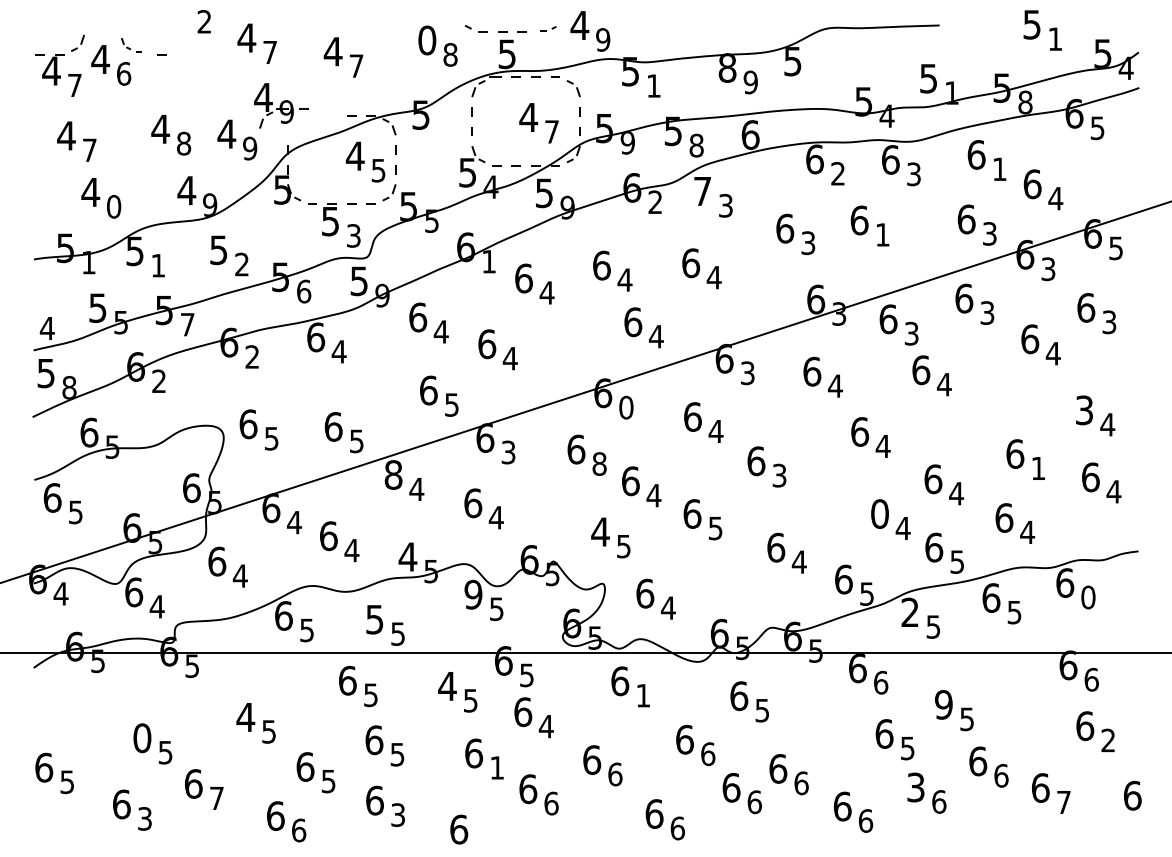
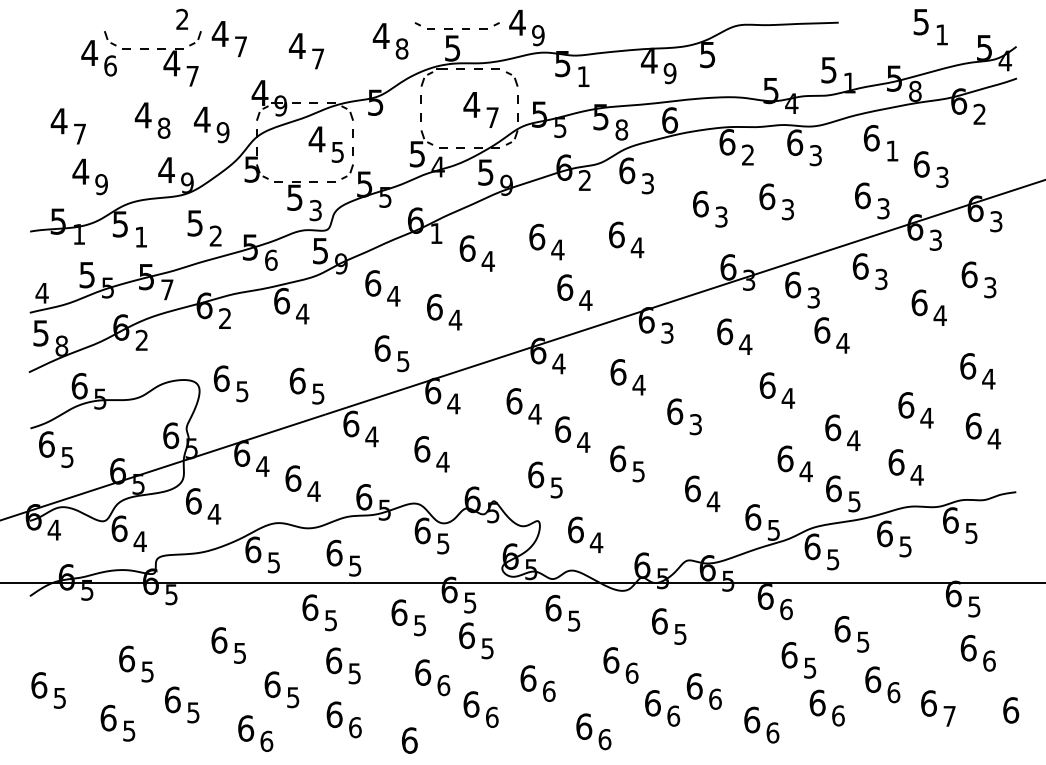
part: (548, 28) -> (489, 25), size x1.43
text: (426, 39) -> (380, 35), 0 -> 4
part: (131, 45) -> (117, 40), size x1.43
part: (60, 65) -> (179, 58), moved
text: (726, 67) -> (648, 60), 8 -> 4
part: (280, 105) -> (275, 100), moved
text: (1097, 128) -> (979, 114), 5 -> 2
text: (628, 142) -> (560, 127), 9 -> 5
text: (703, 191) -> (627, 170), 7 -> 6
text: (1055, 197) -> (942, 176), 4 -> 3
text: (113, 206) -> (101, 184), 0 -> 9
text: (882, 234) -> (787, 209), 1 -> 3
text: (1116, 248) -> (996, 221), 5 -> 3
text: (625, 407) -> (558, 363), 0 -> 4
text: (1085, 410) -> (968, 366), 3 -> 6
text: (508, 452) -> (453, 403), 3 -> 4
text: (598, 463) -> (534, 413), 8 -> 4
text: (1037, 468) -> (926, 418), 1 -> 4
text: (393, 474) -> (351, 423), 8 -> 6
text: (880, 513) -> (785, 458), 0 -> 6
text: (600, 531) -> (535, 474), 4 -> 6
text: (407, 557) -> (363, 497), 4 -> 6
text: (473, 594) -> (422, 530), 9 -> 6
text: (1088, 596) -> (971, 532), 0 -> 5
text: (910, 612) -> (812, 546), 2 -> 6
text: (374, 618) -> (334, 552), 5 -> 6
text: (1091, 679) -> (974, 606), 6 -> 5
text: (446, 686) -> (398, 612), 4 -> 6
text: (643, 695) -> (574, 620), 1 -> 5
text: (943, 705) -> (842, 629), 9 -> 6
text: (244, 717) -> (218, 640), 4 -> 6
text: (546, 726) -> (487, 648), 4 -> 5
text: (143, 737) -> (127, 658), 0 -> 6
text: (1108, 739) -> (989, 660), 2 -> 6
text: (496, 767) -> (443, 685), 1 -> 6
text: (915, 786) -> (817, 702), 3 -> 6
text: (216, 798) -> (193, 712), 7 -> 5
text: (398, 814) -> (355, 727), 3 -> 6
text: (145, 818) -> (129, 730), 3 -> 5

